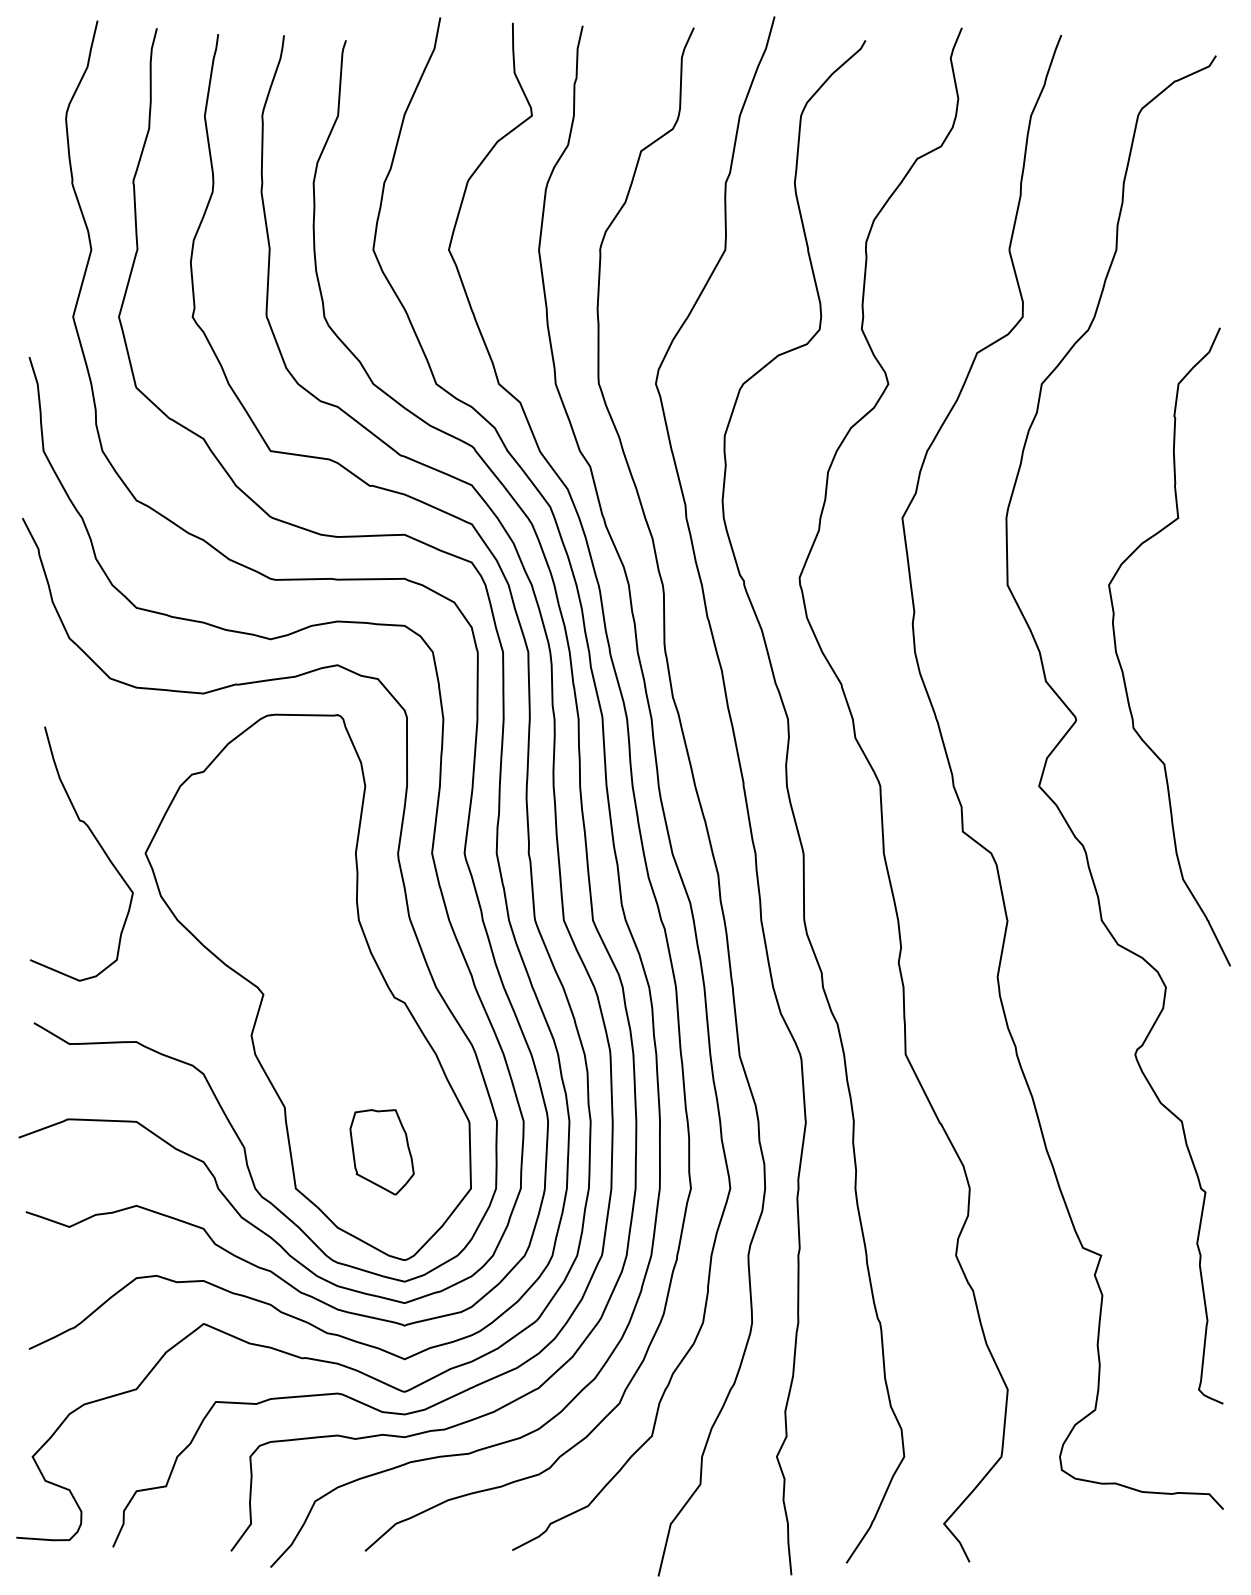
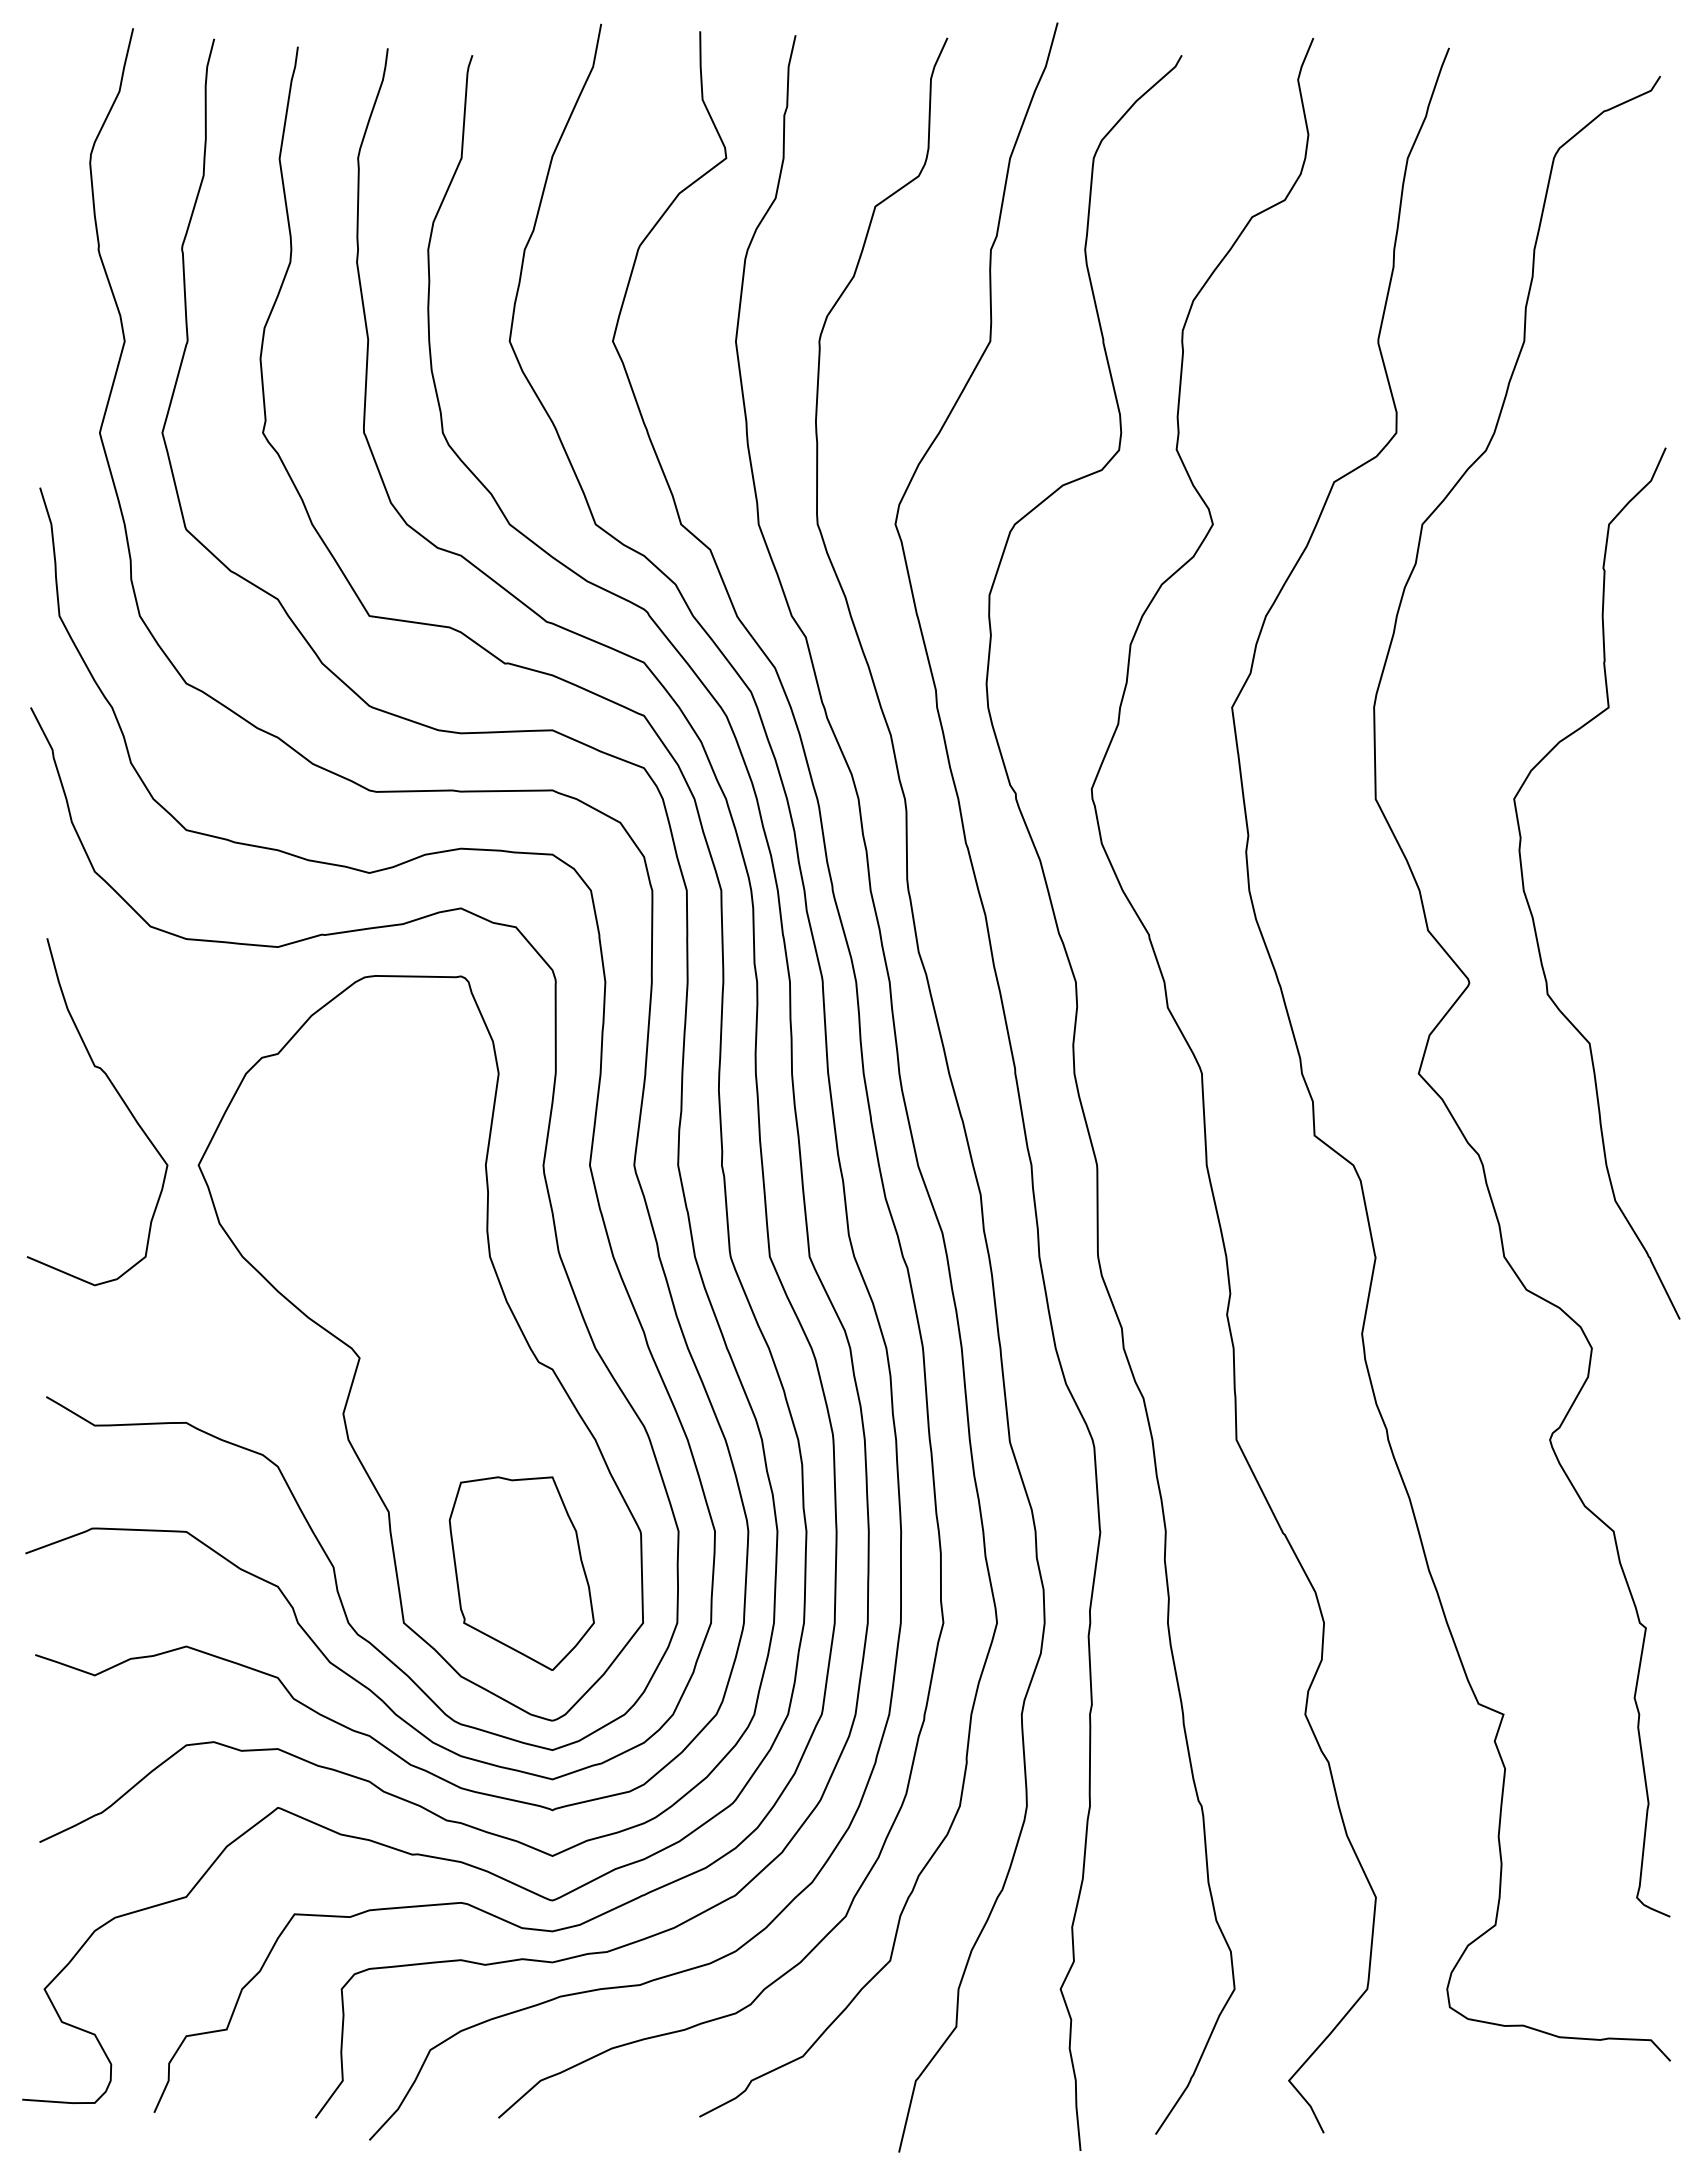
curve: (98, 844) -> (120, 1098), moved
part: (381, 1152) -> (521, 1573), size x1.67

